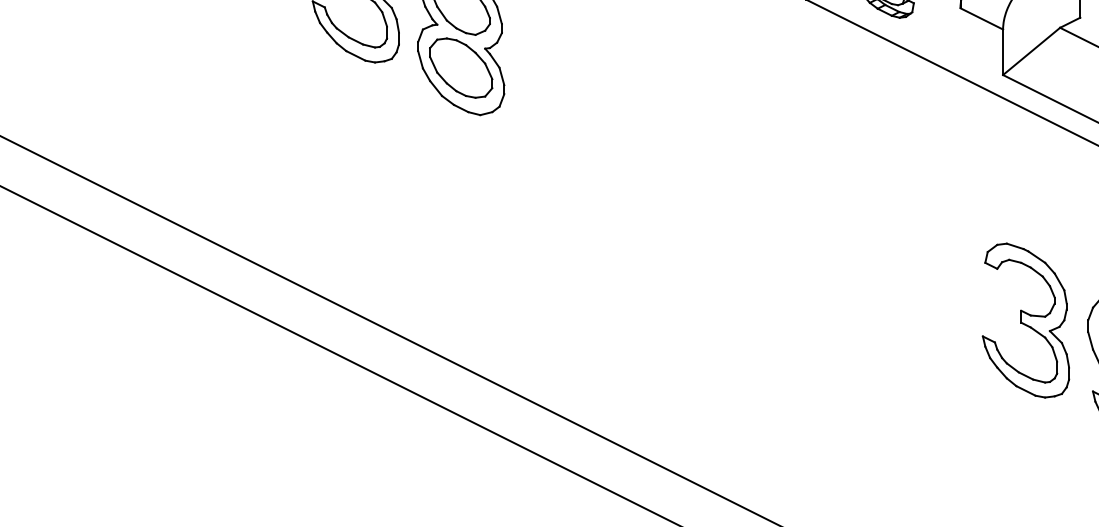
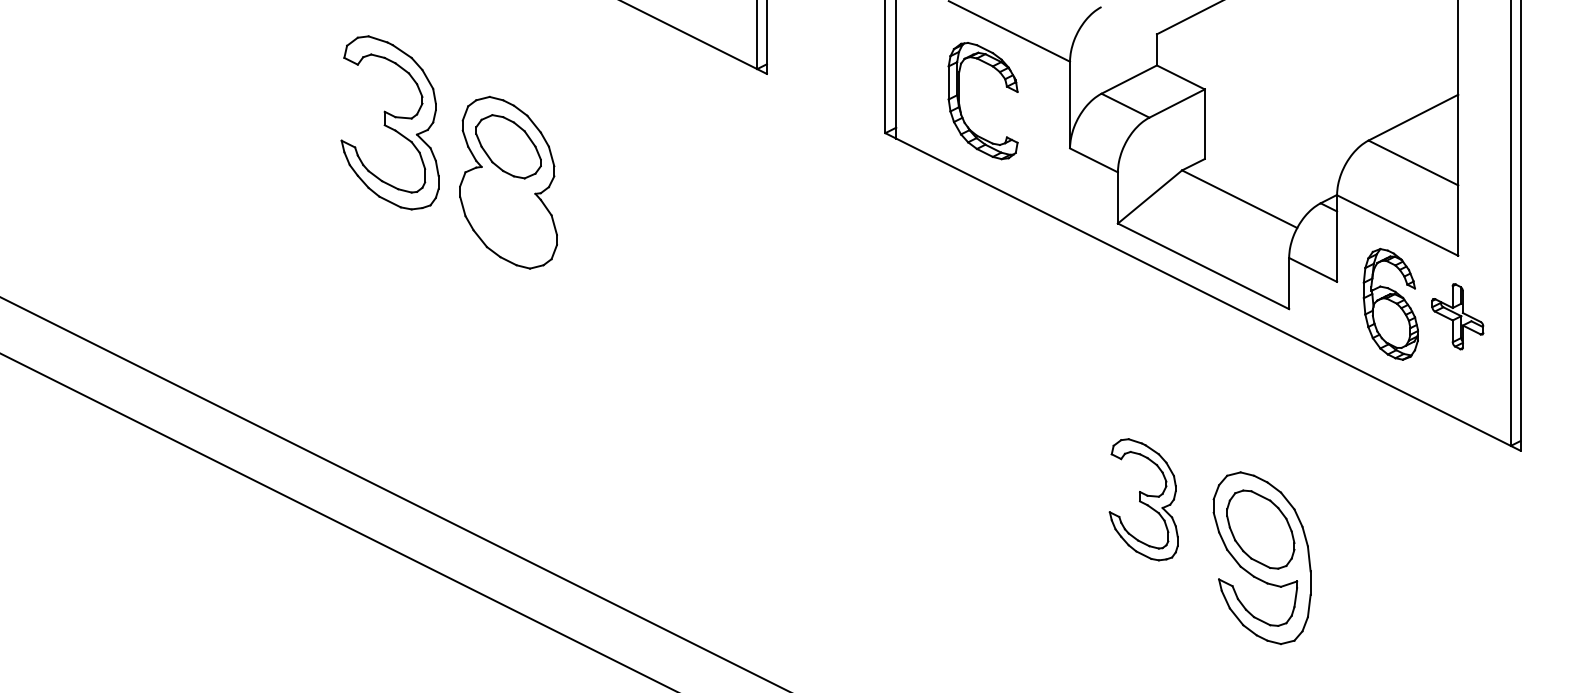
part: (461, 67) -> (508, 215), removed
part: (1025, 320) -> (1143, 499), size x0.7

